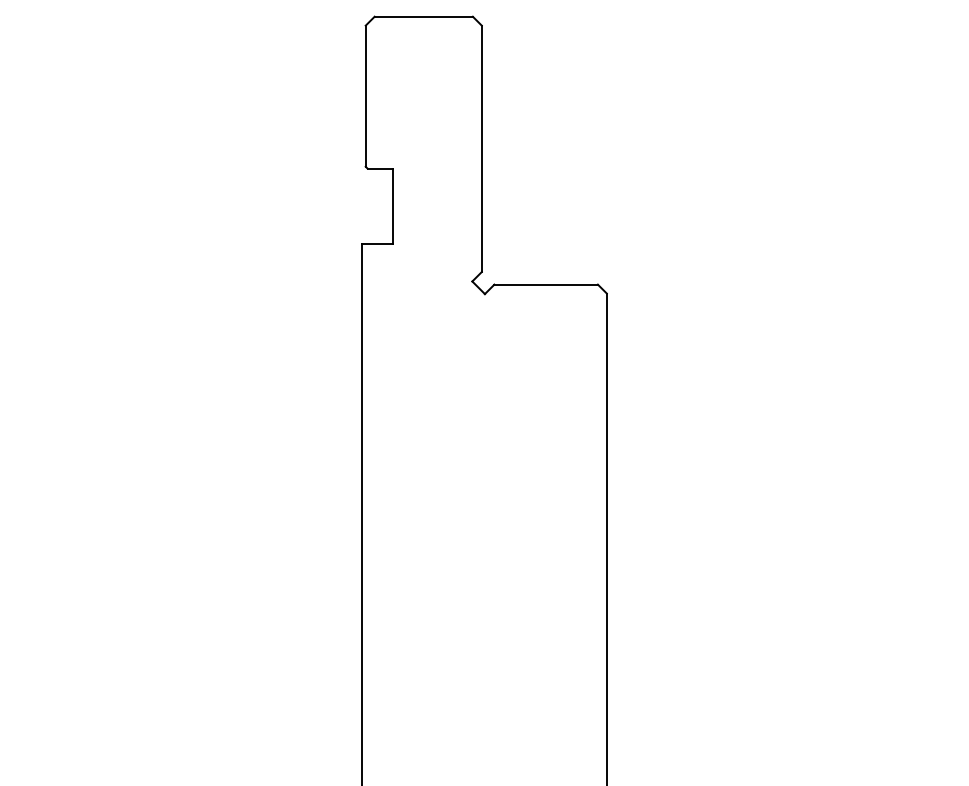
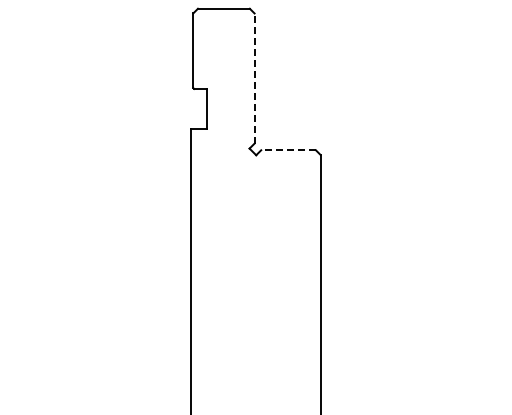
line: (481, 148) -> (254, 78), solid -> dashed
line: (546, 285) -> (288, 150), solid -> dashed

